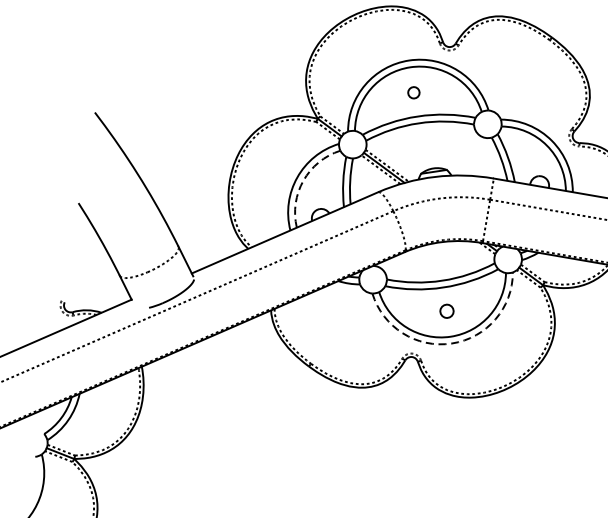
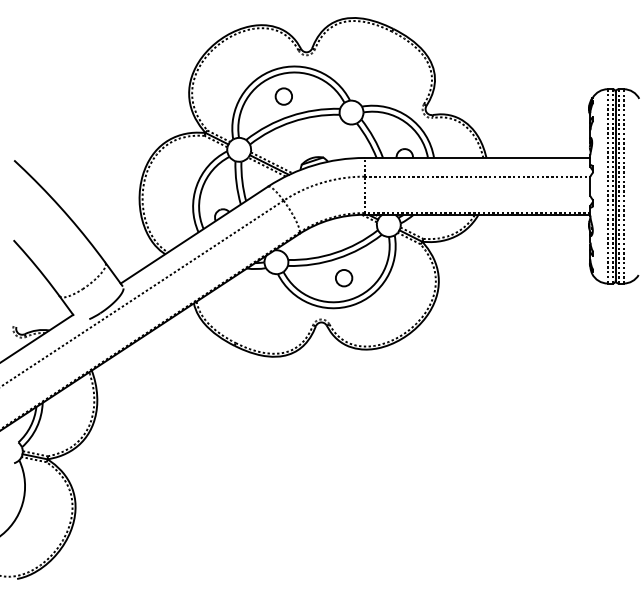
circle: (413, 92) -> (283, 96), size x1.67
arc: (303, 180) -> (202, 187), dashed -> solid
circle: (447, 311) -> (344, 278), size x1.43
arc: (452, 344) -> (353, 305), dashed -> solid

